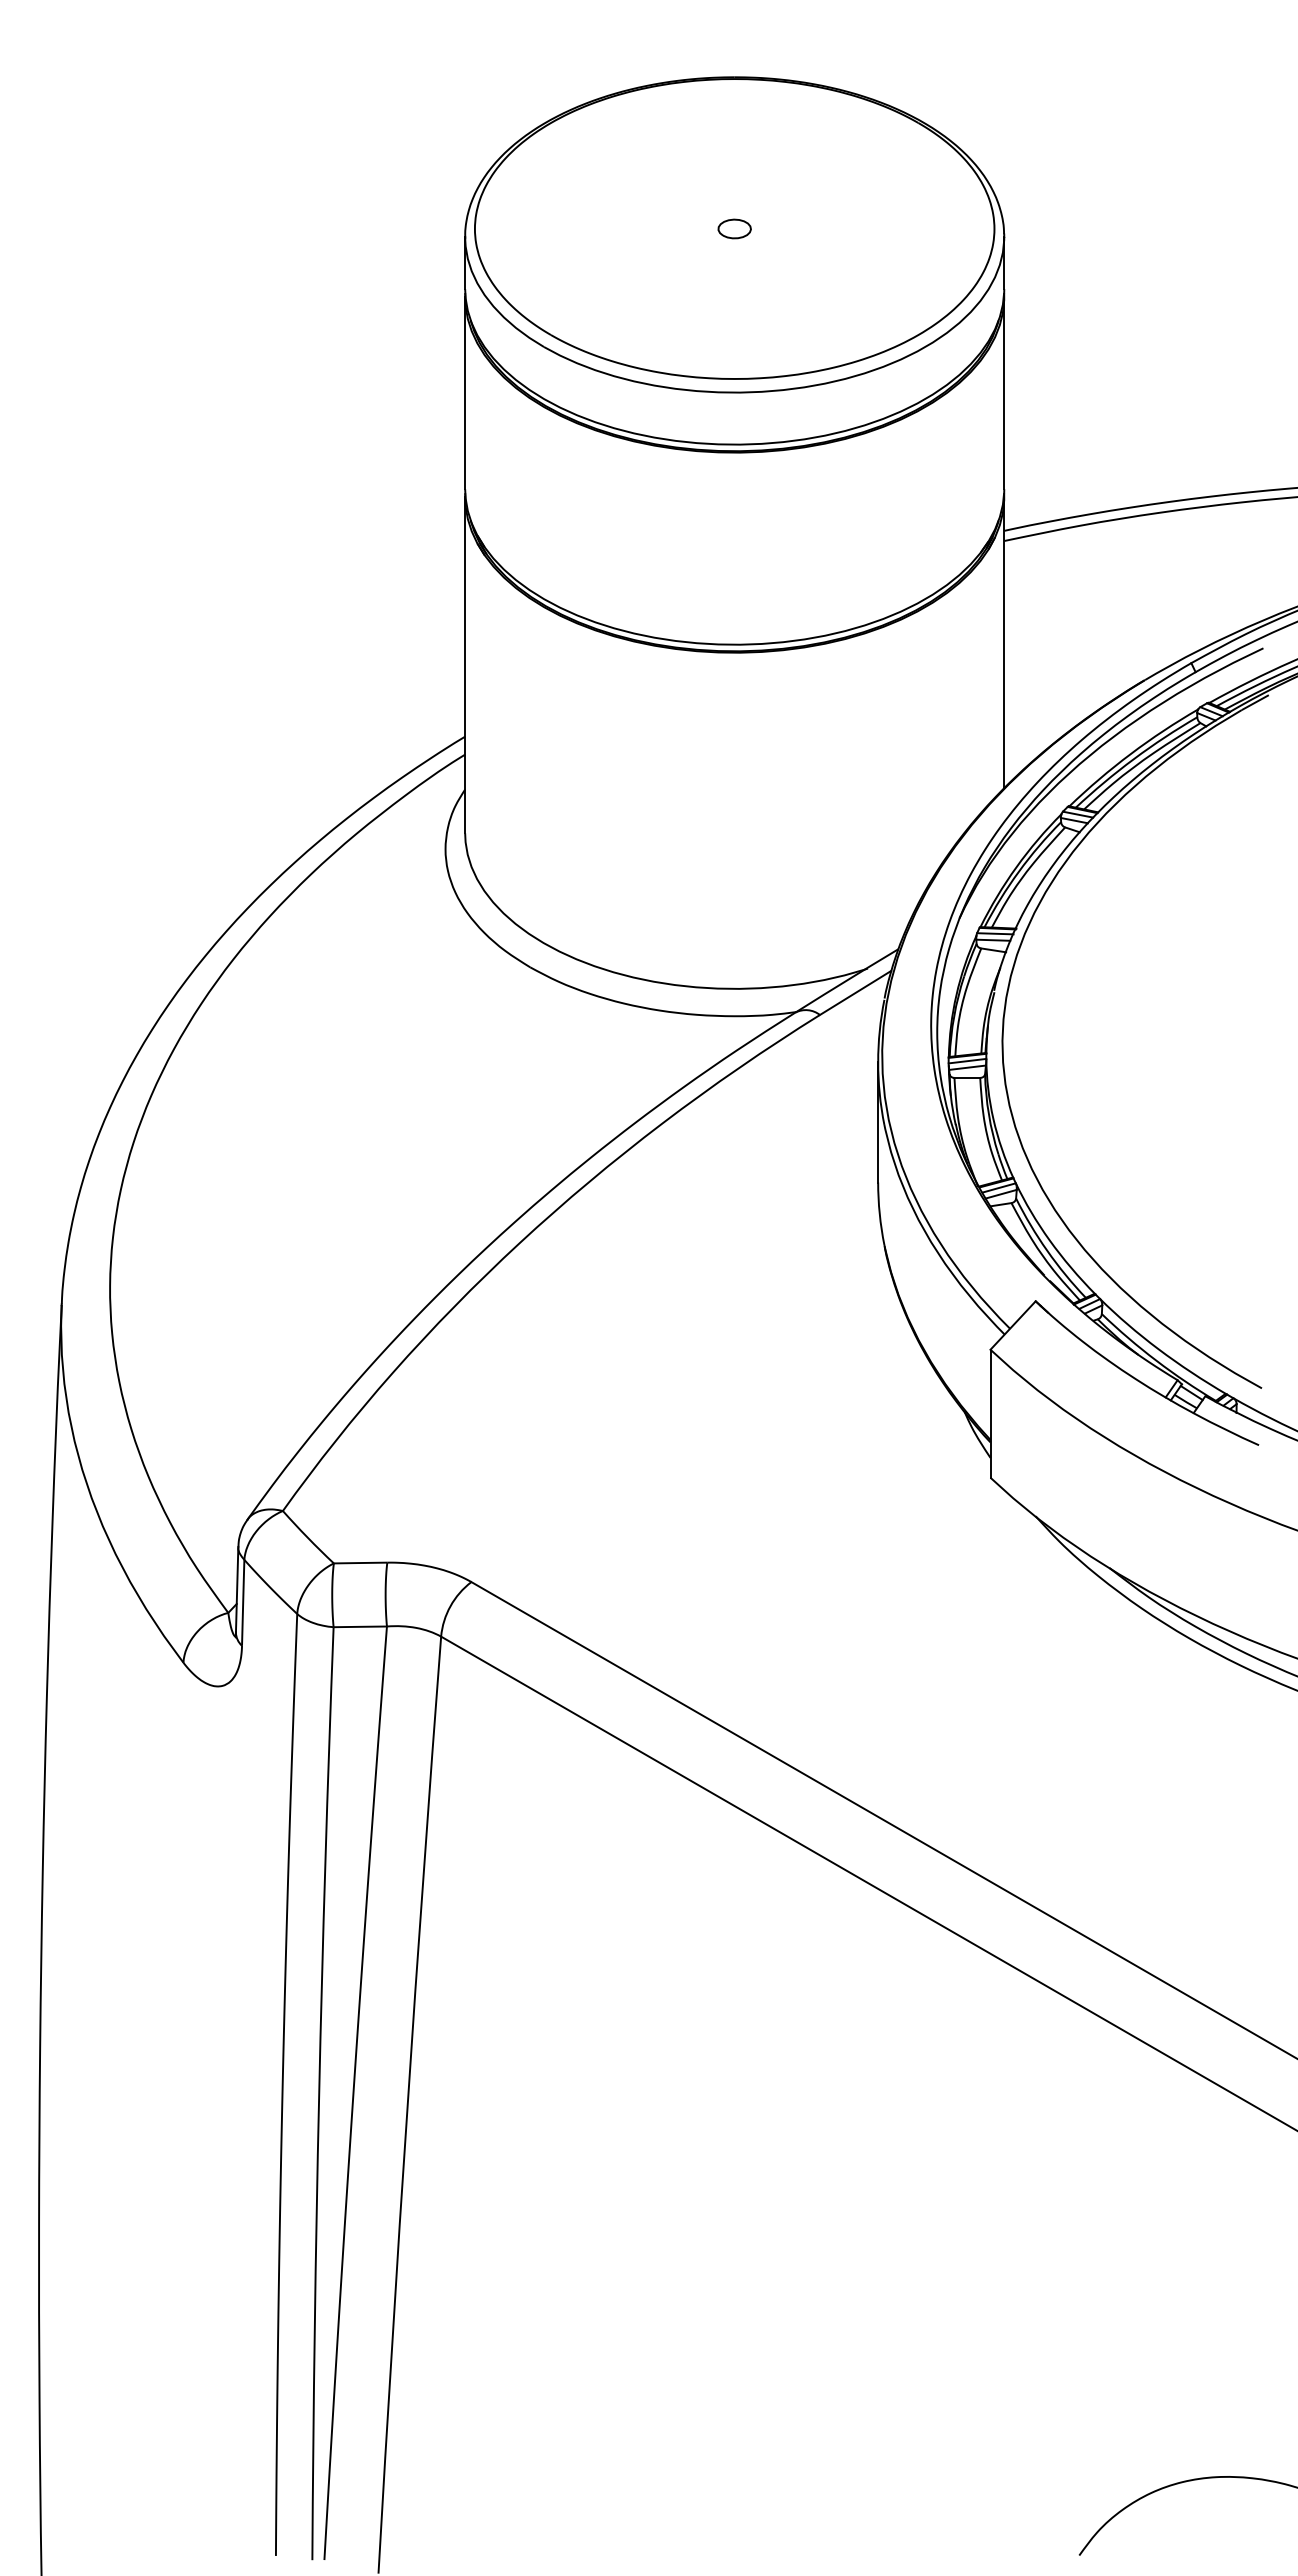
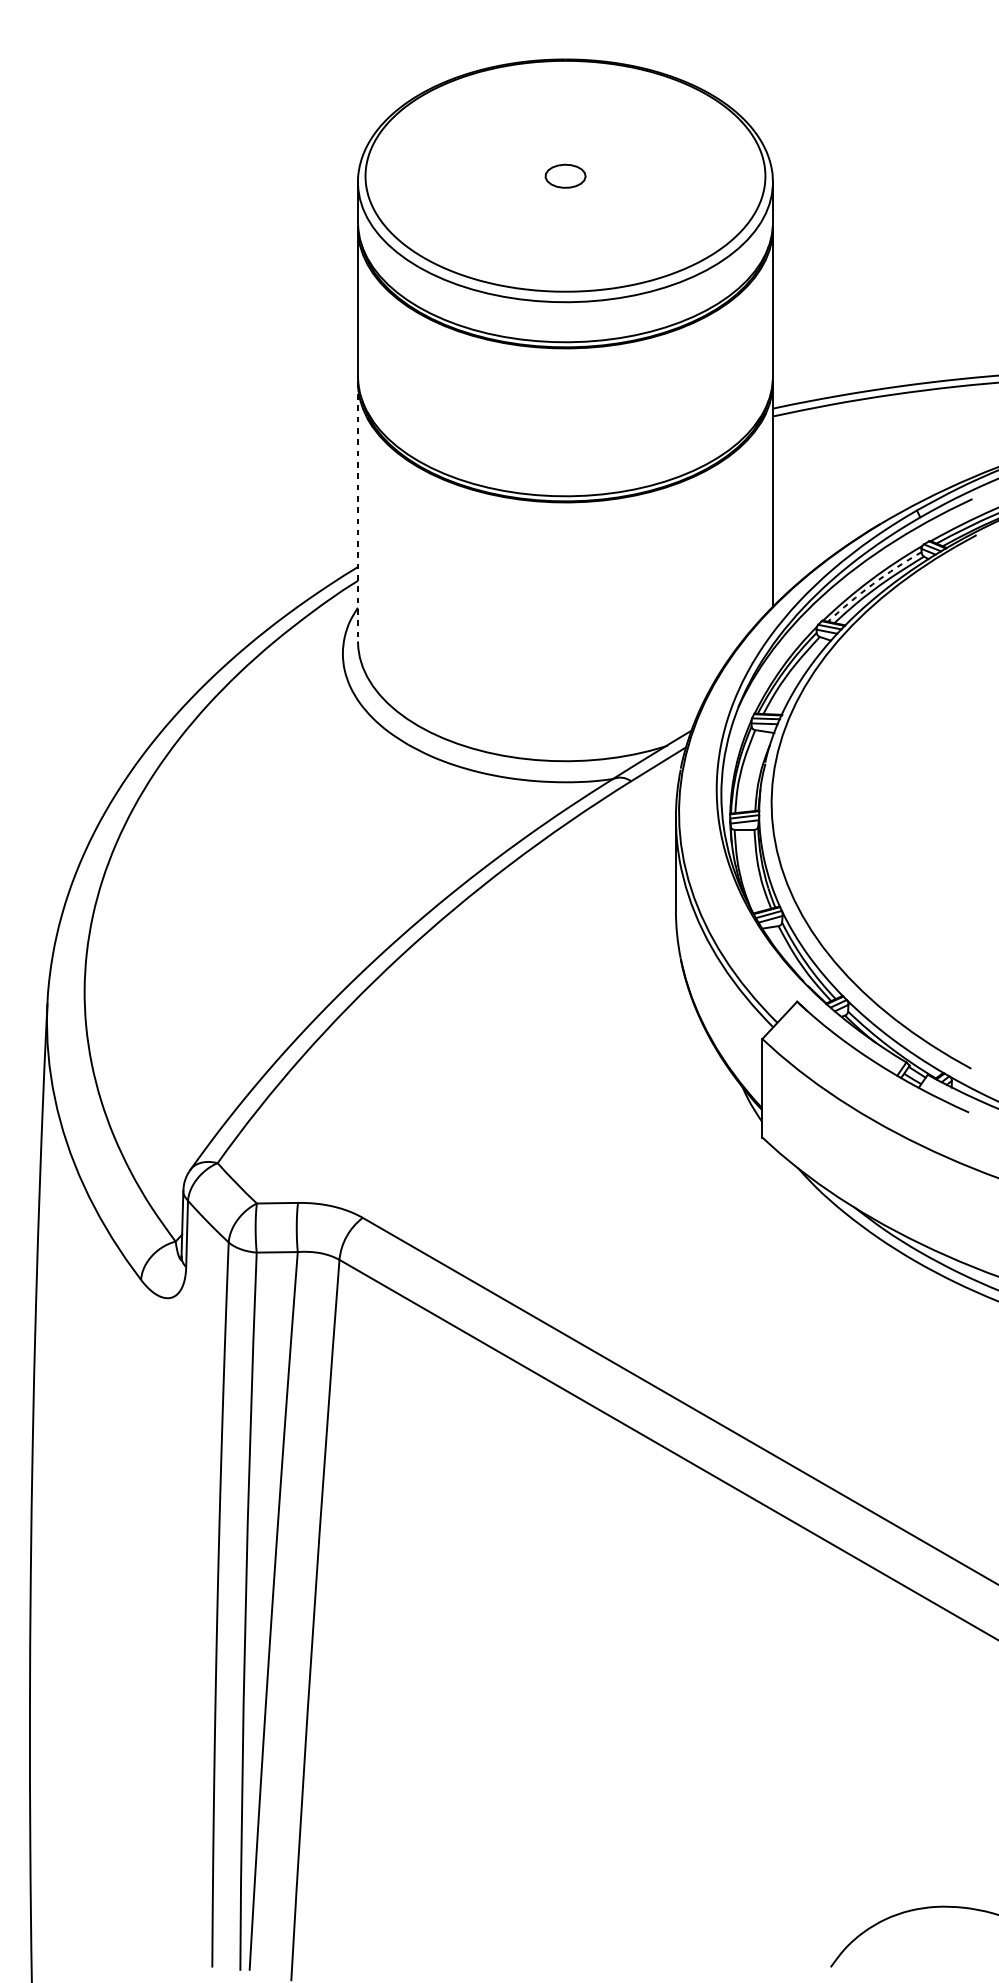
part: (734, 228) -> (565, 175), size x1.6
line: (465, 665) -> (358, 512), solid -> dashed
arc: (1133, 759) -> (872, 584), solid -> dashed

